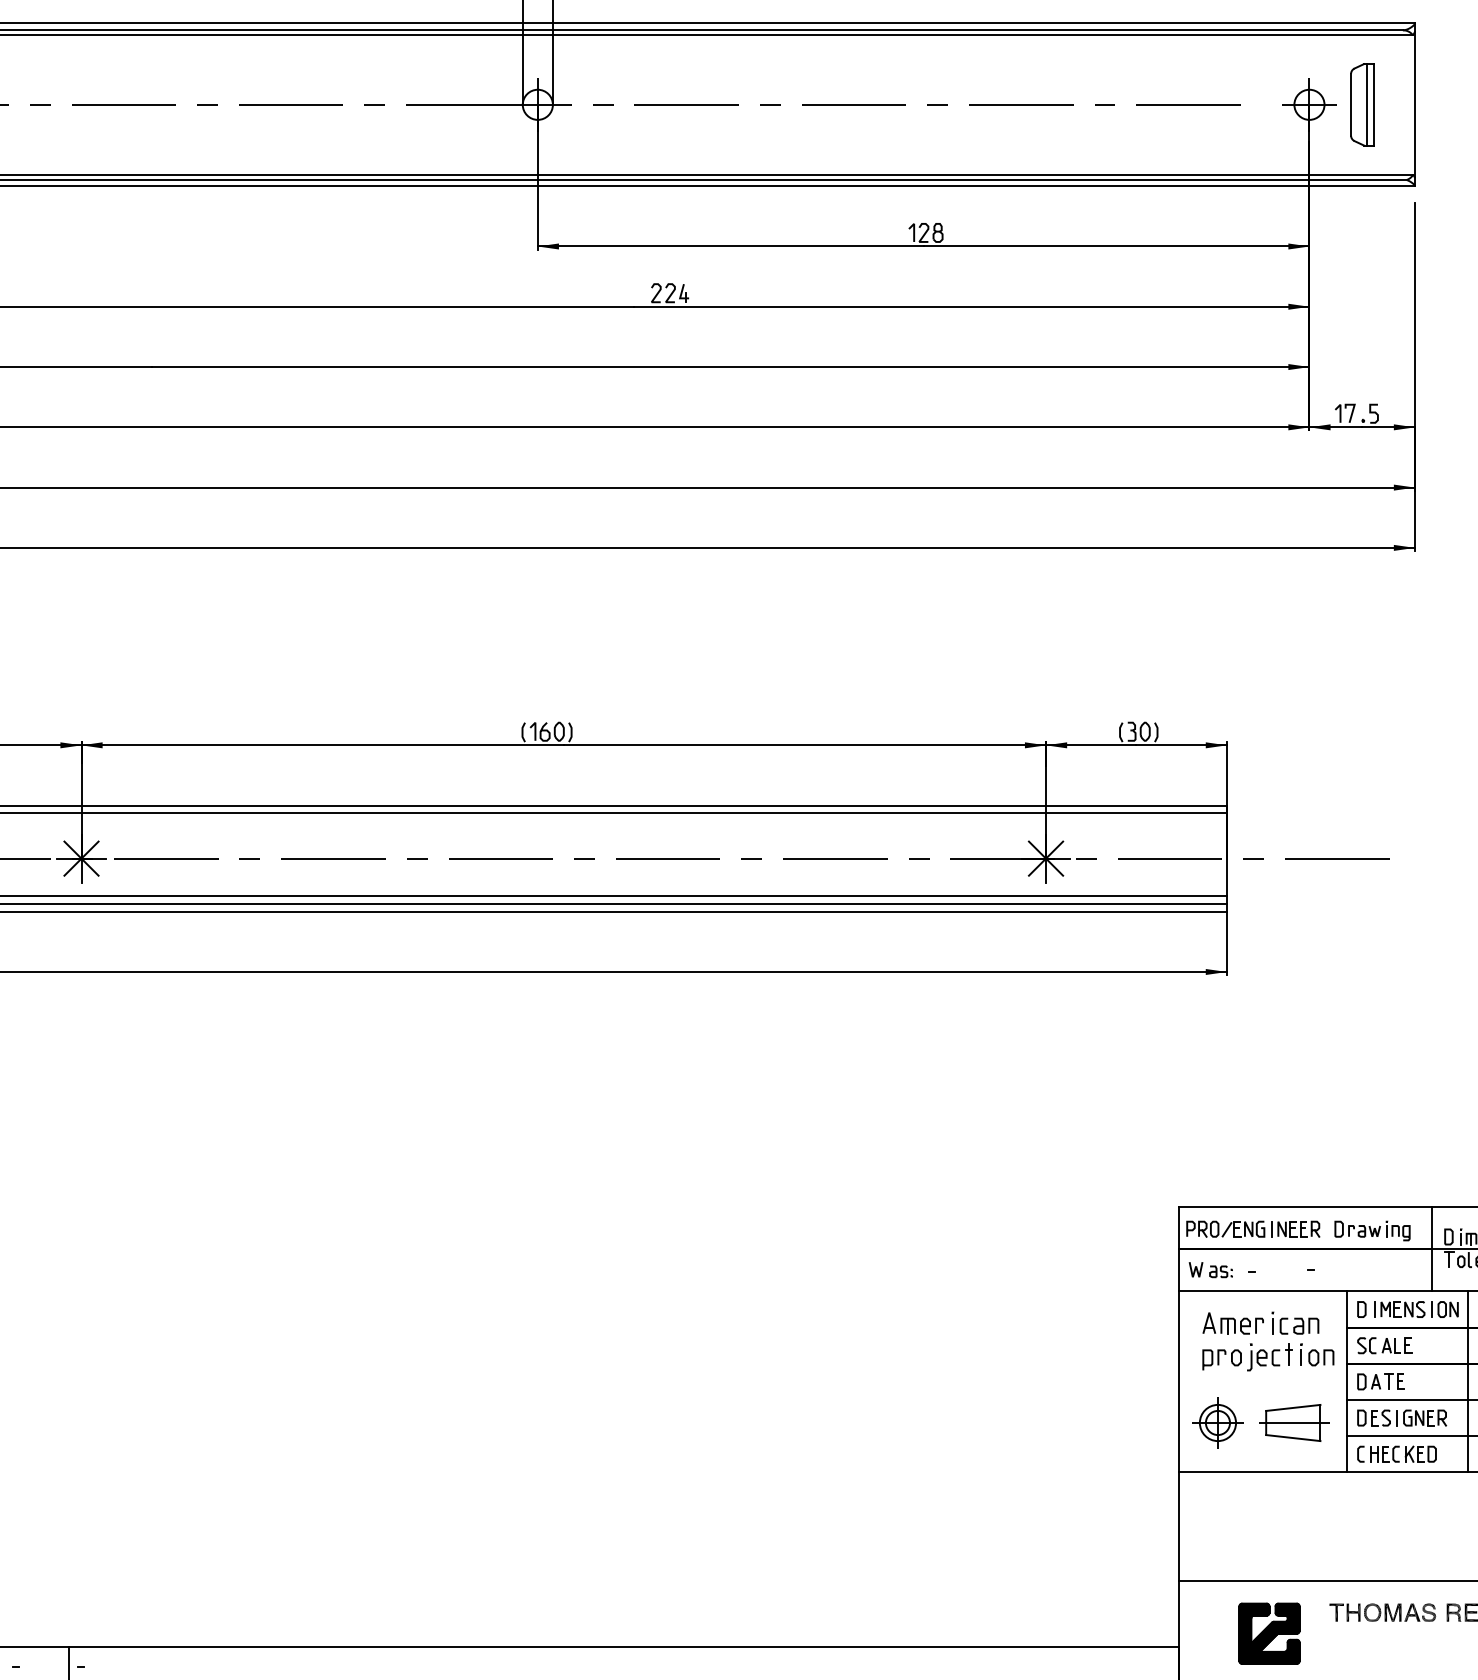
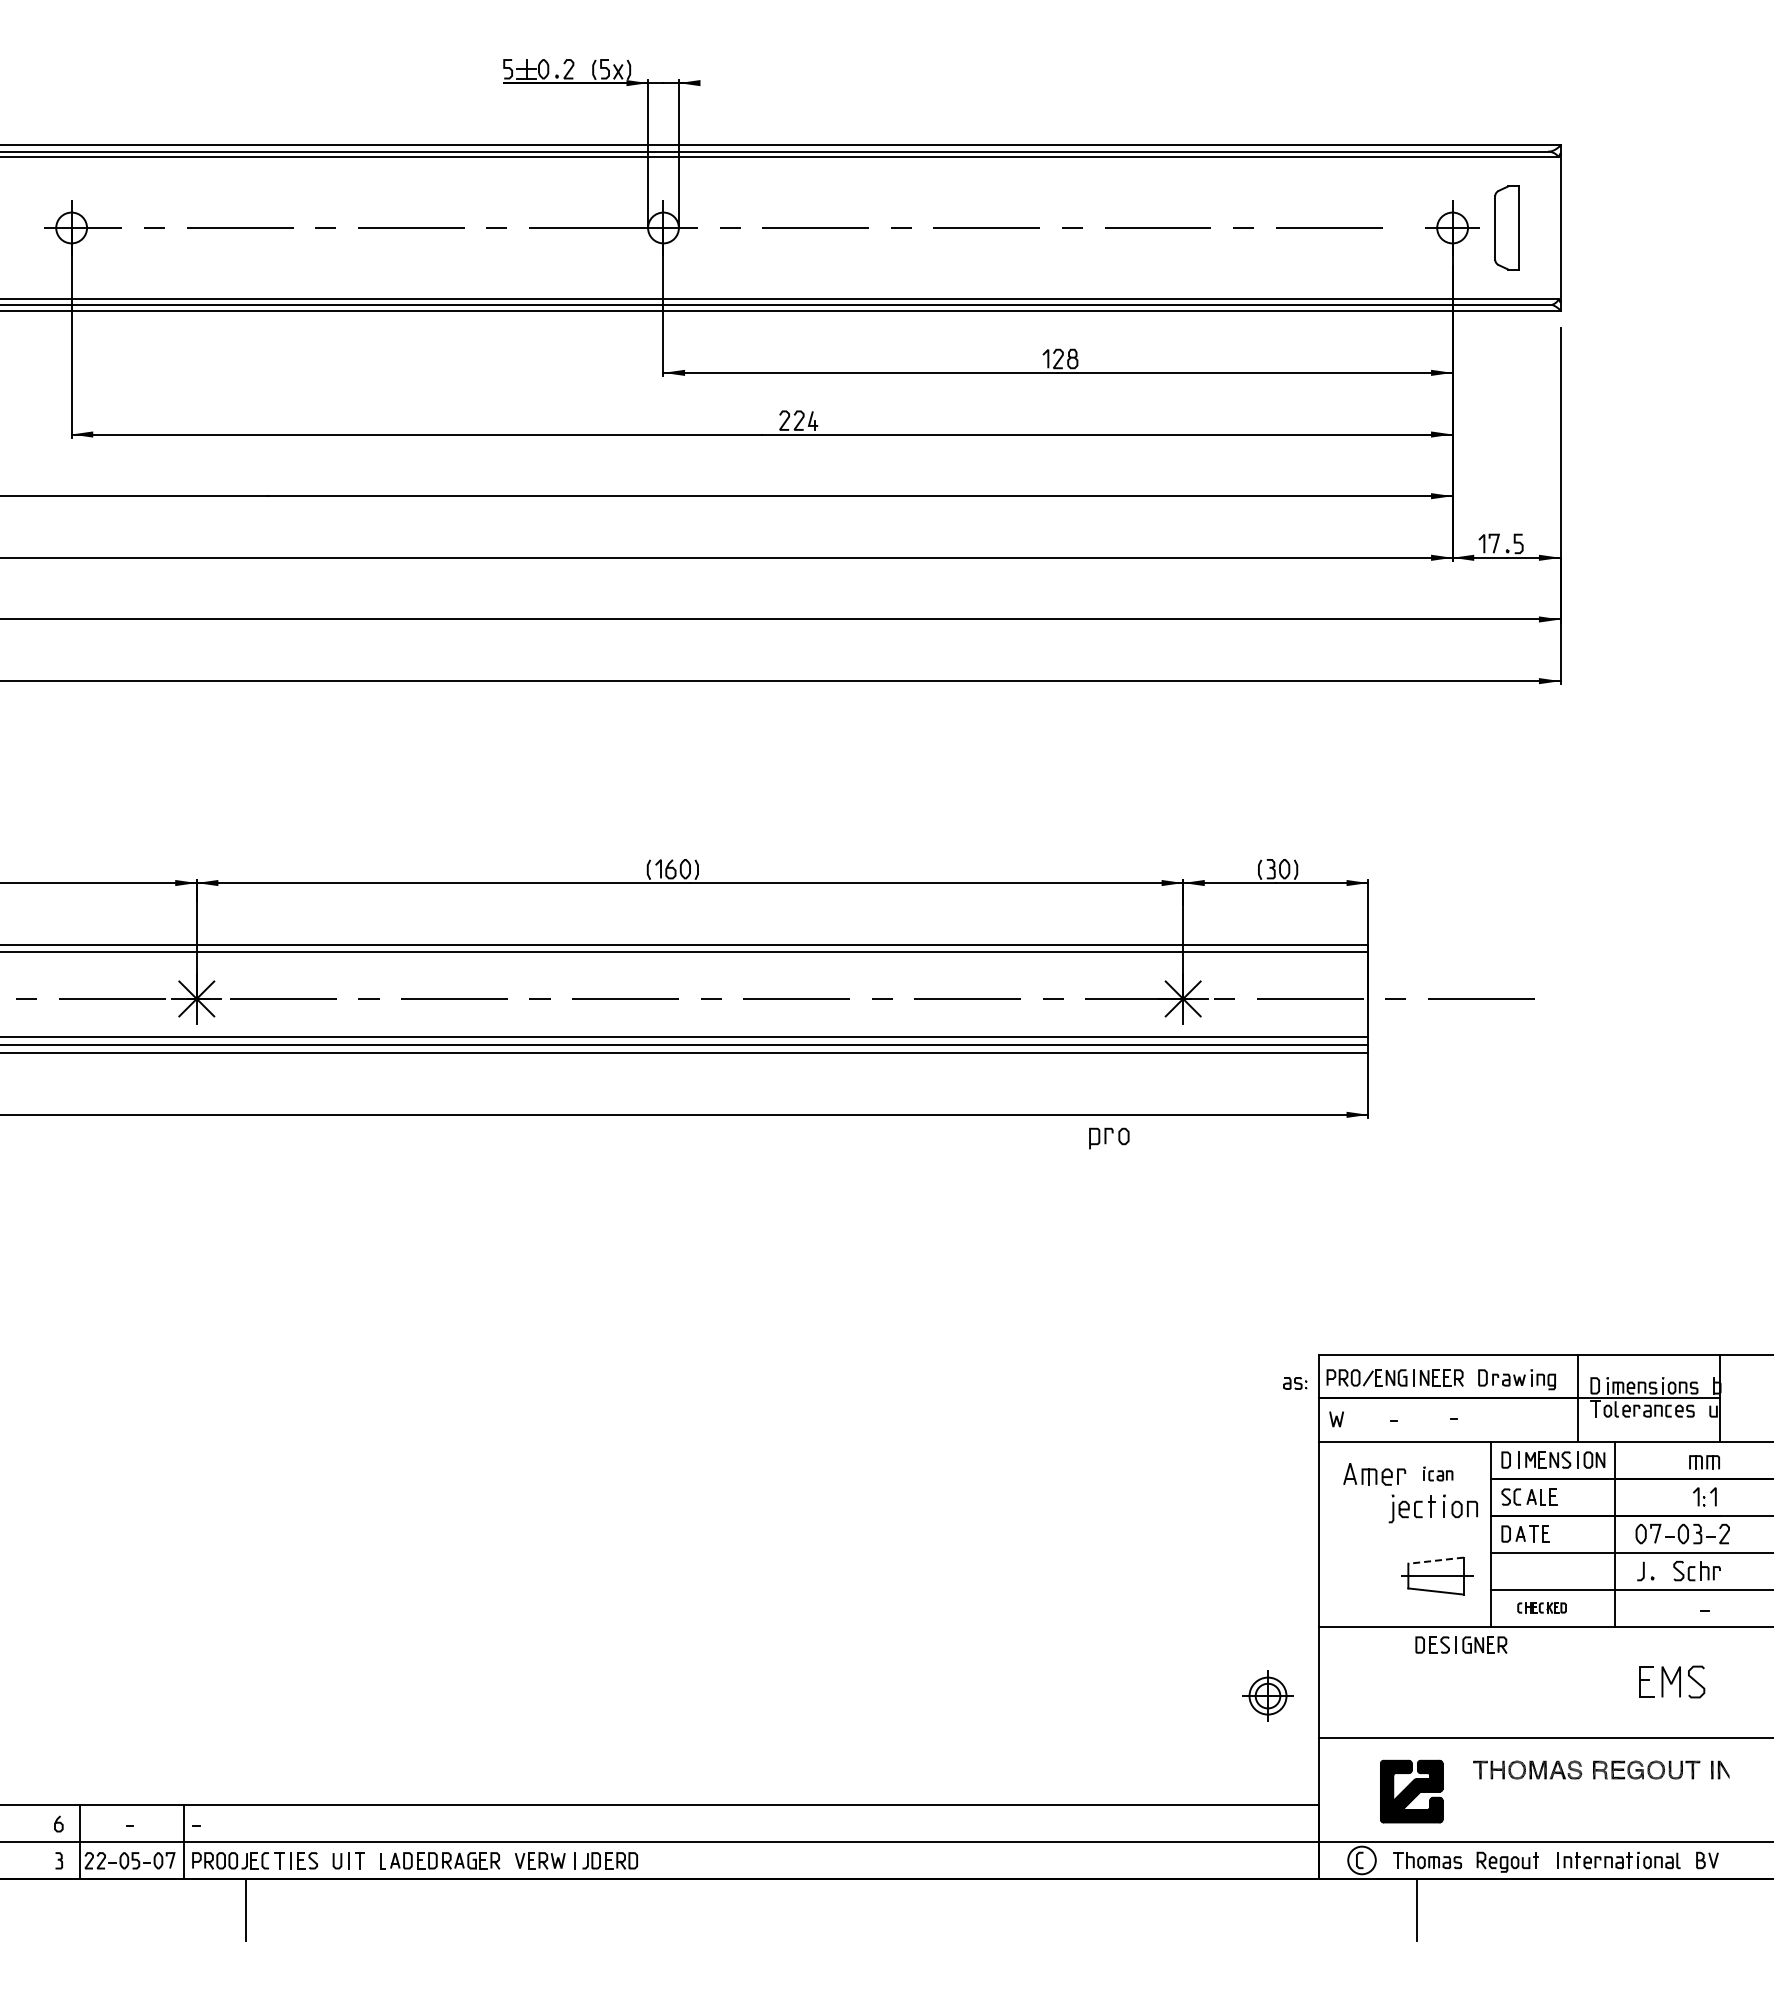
line: (1367, 104) -> (1511, 227), removed
part: (1221, 1271) -> (1295, 1383), moved
part: (1295, 1322) -> (1438, 1473), size x0.6
part: (1222, 1359) -> (1109, 1138), moved
line: (1293, 1407) -> (1436, 1560), solid -> dashed
part: (1402, 1417) -> (1461, 1644), moved
part: (1217, 1422) -> (1267, 1695), moved
part: (1396, 1453) -> (1541, 1607), size x0.6

